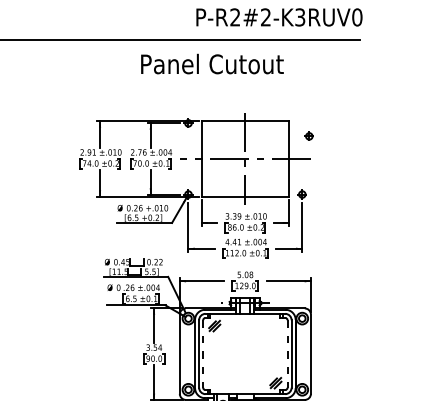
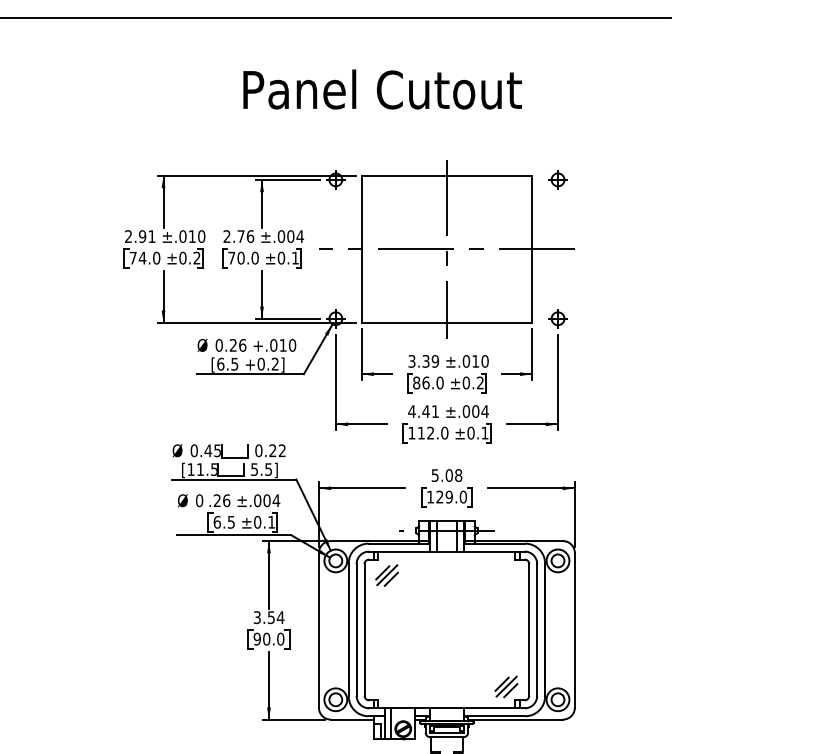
text: (212, 63) -> (382, 88), moved
part: (308, 135) -> (556, 178), moved
line: (203, 354) -> (365, 630), dashed -> solid
line: (287, 354) -> (529, 630), dashed -> solid

